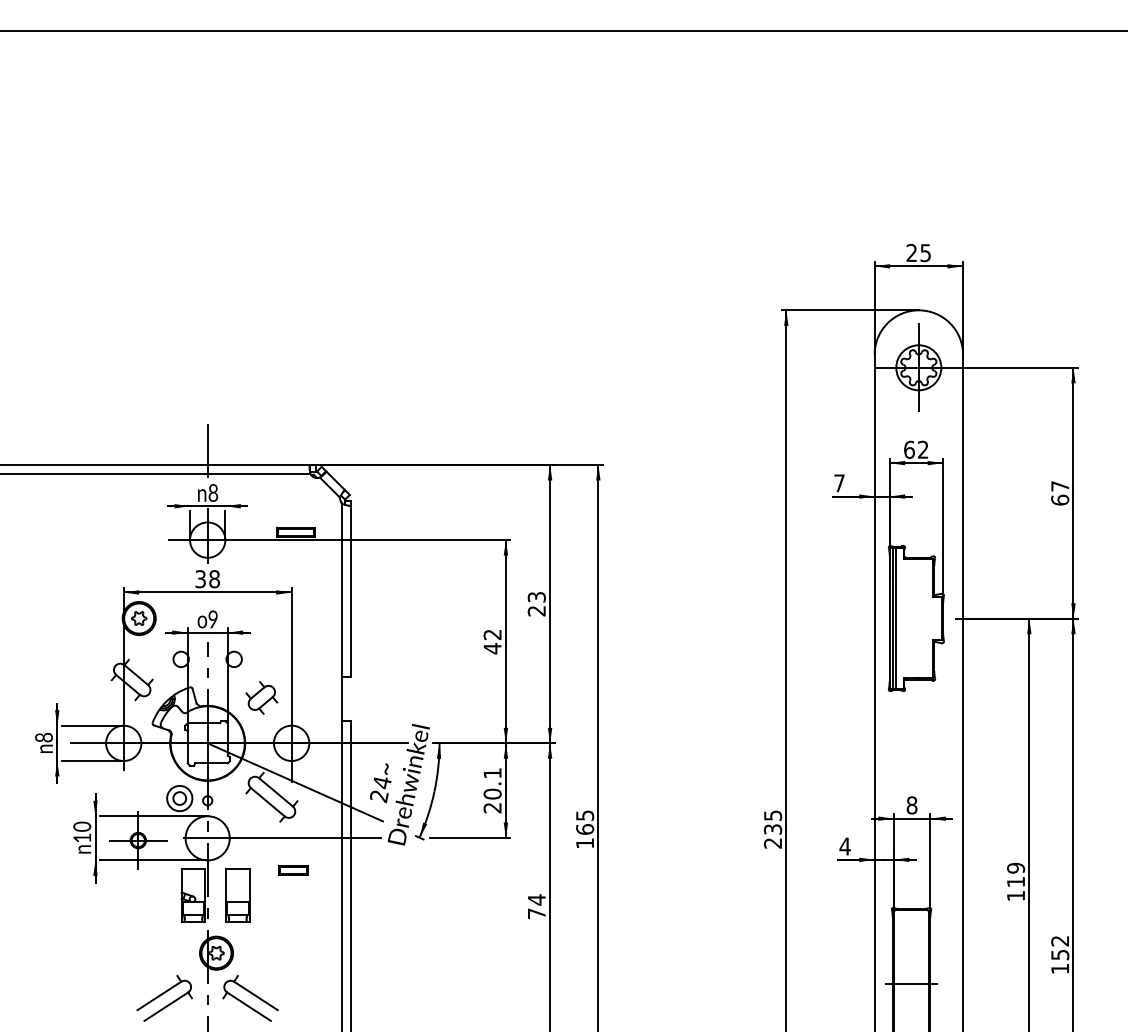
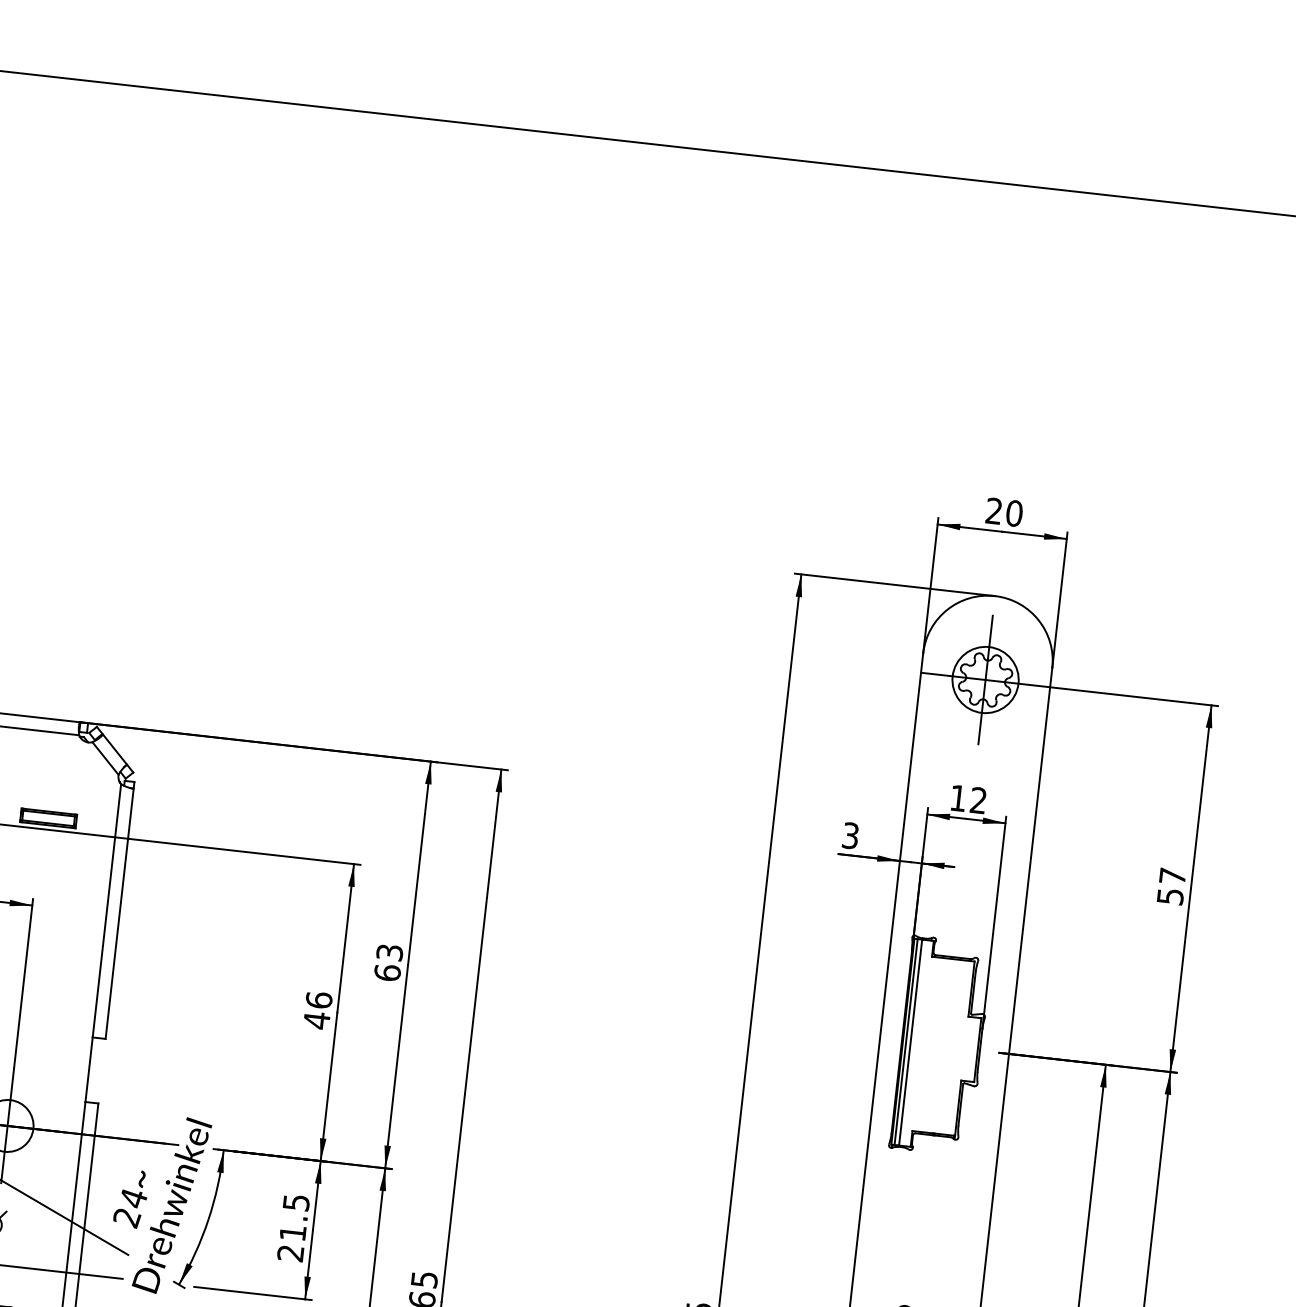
text: (925, 253) -> (1014, 514), 25 -> 20
text: (909, 449) -> (958, 797), 62 -> 12
text: (839, 483) -> (850, 836), 7 -> 3
text: (1060, 499) -> (1170, 895), 67 -> 57
text: (536, 610) -> (387, 971), 23 -> 63
text: (492, 634) -> (318, 999), 42 -> 46
text: (492, 783) -> (294, 1217), 20.1 -> 21.5

